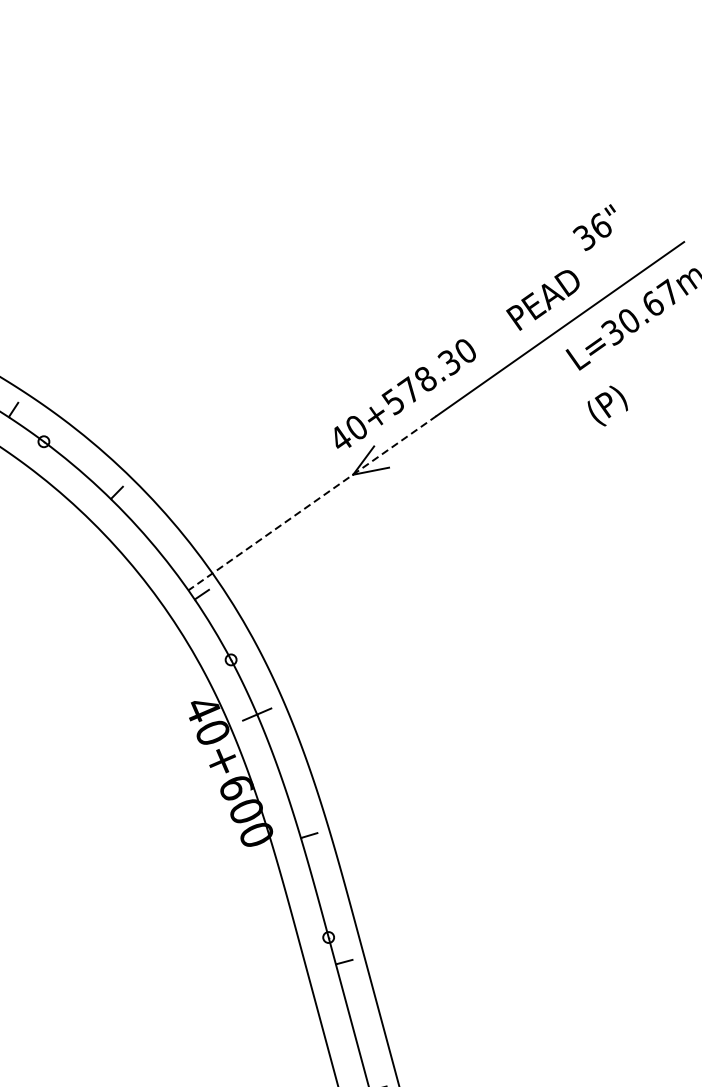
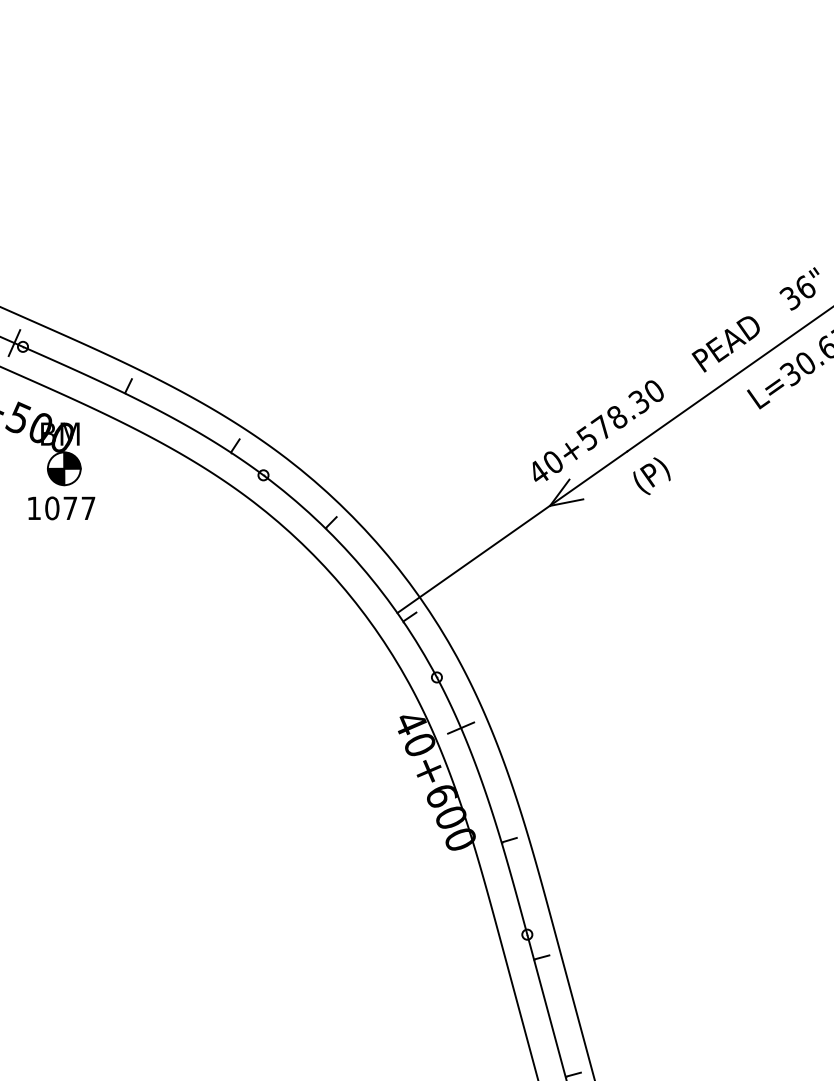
text: (594, 227) -> (799, 288), moved
text: (607, 406) -> (651, 476), moved
line: (312, 503) -> (512, 532), dashed -> solid

